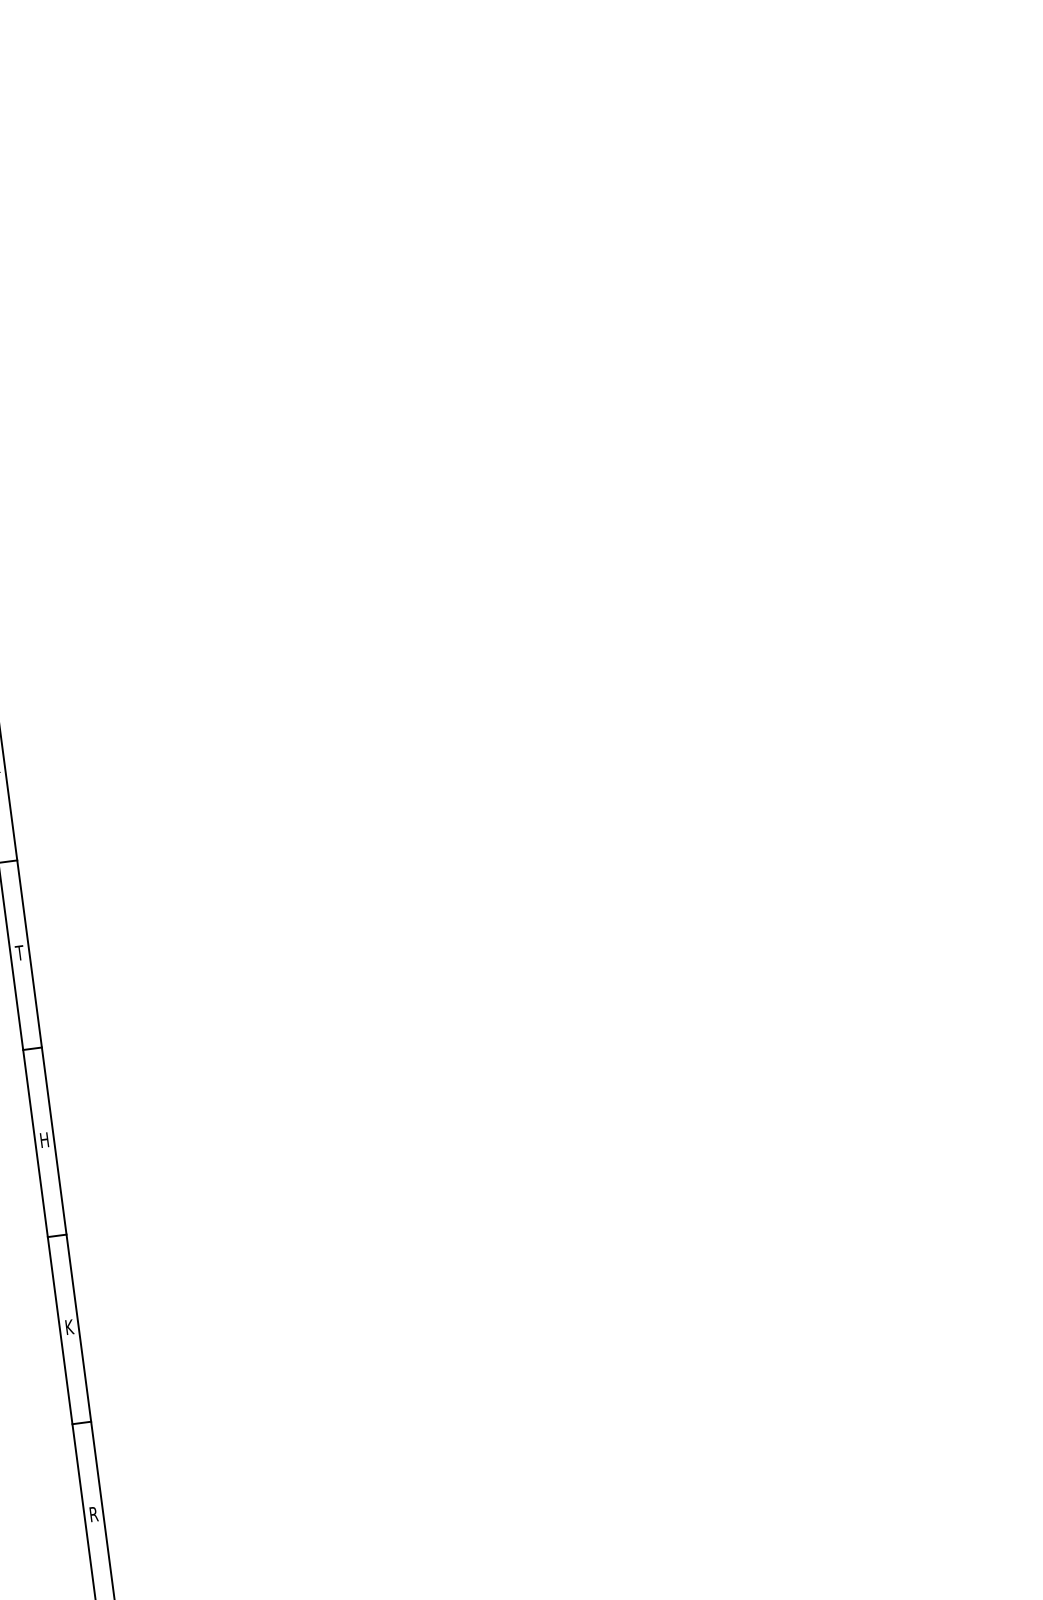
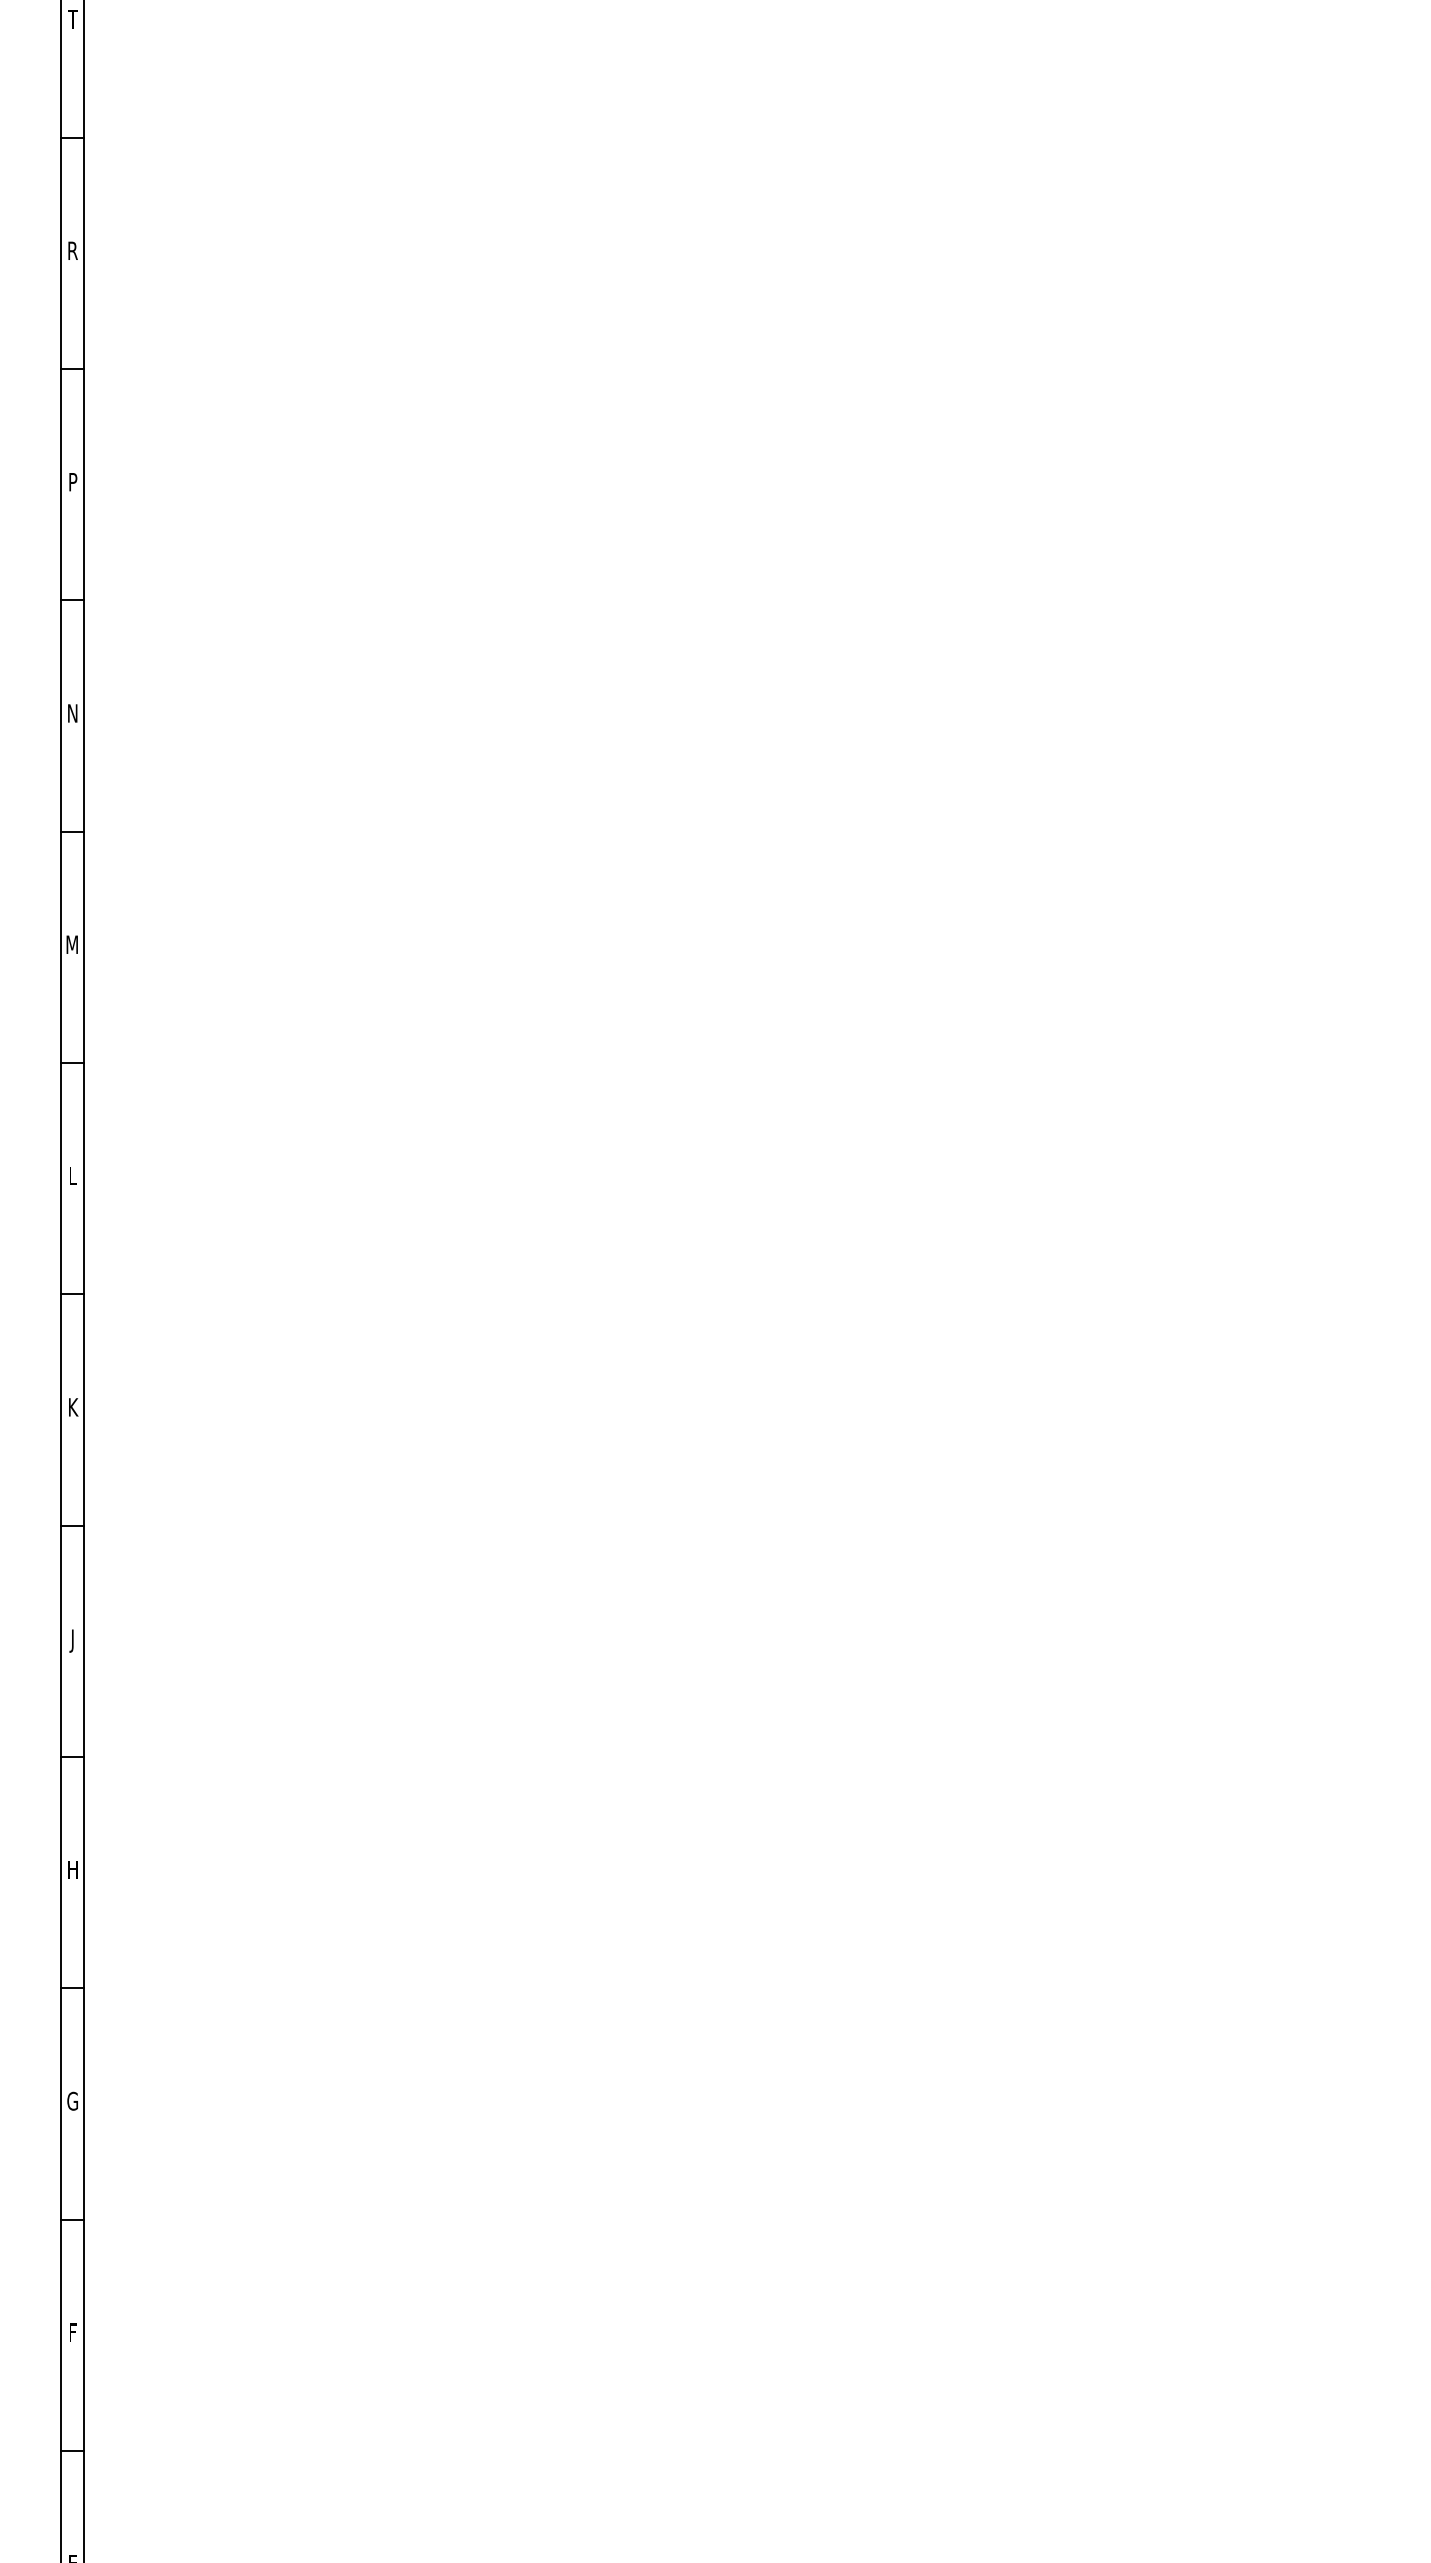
text: (19, 954) -> (72, 1640), T -> J
text: (68, 1326) -> (72, 2100), K -> G
text: (93, 1514) -> (72, 2332), R -> F

